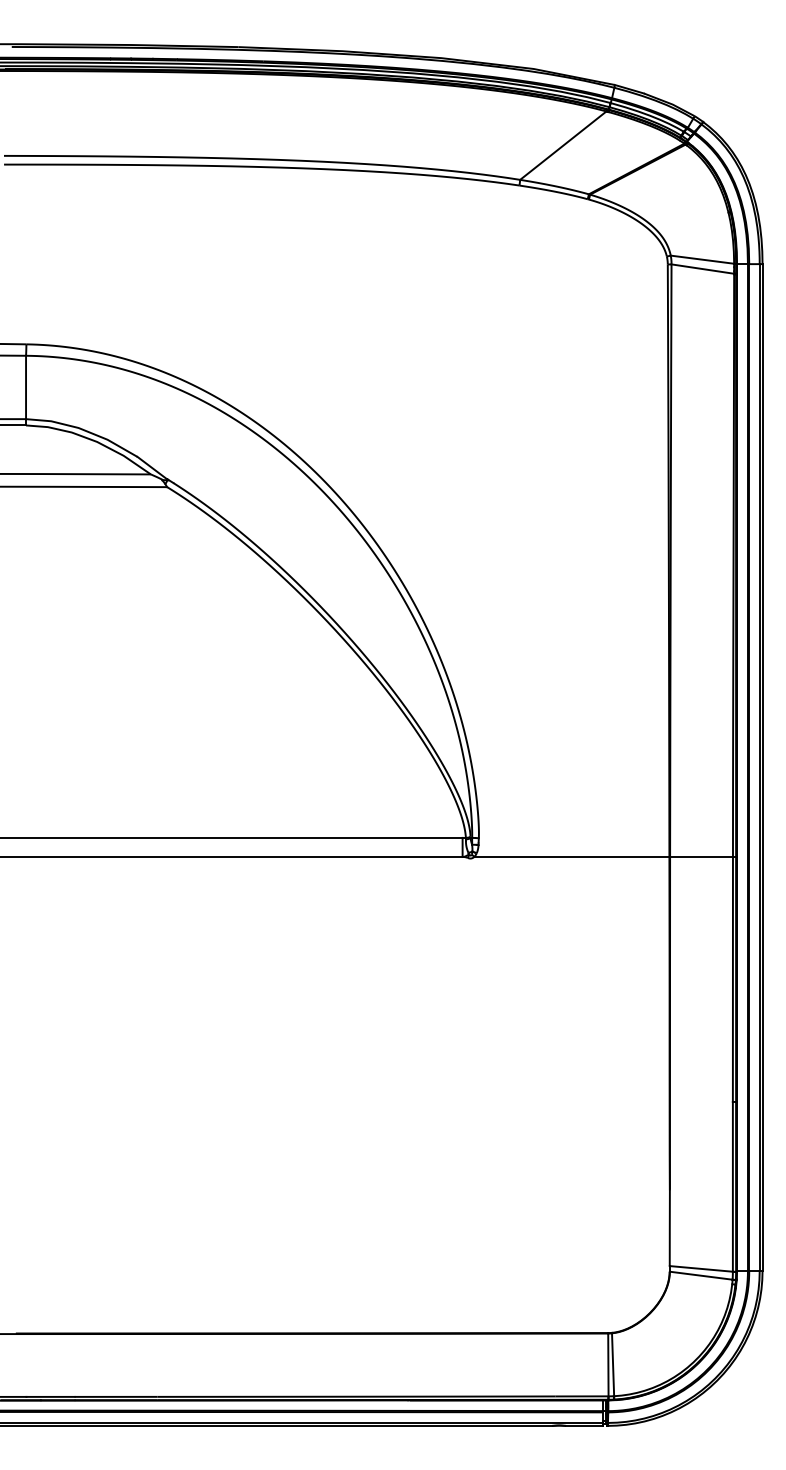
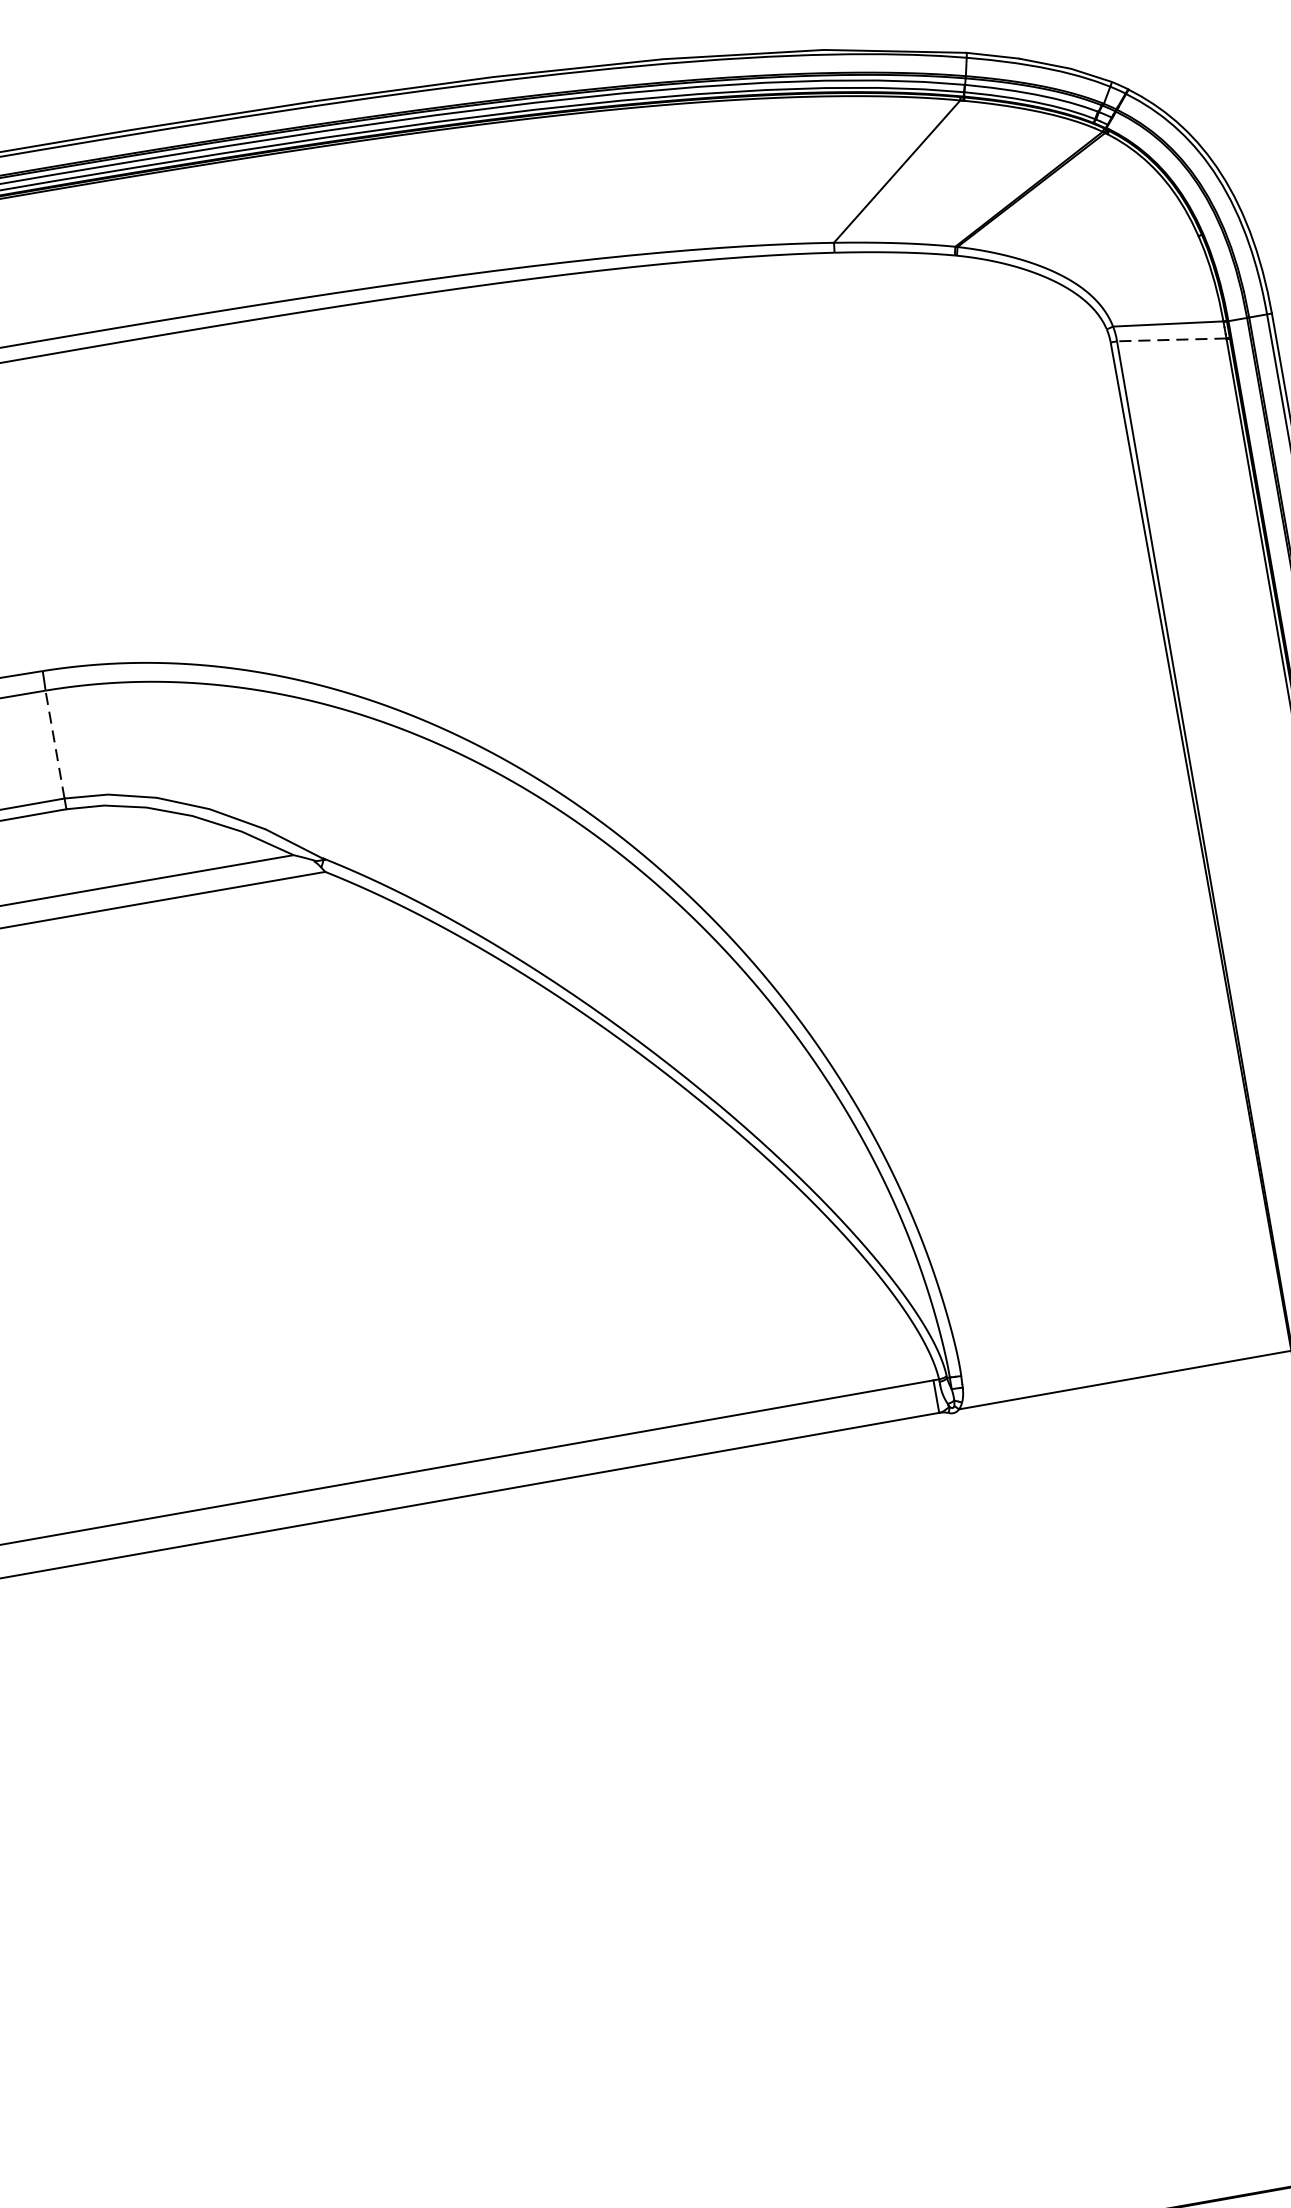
line: (702, 269) -> (1171, 340), solid -> dashed
line: (26, 387) -> (55, 744), solid -> dashed

